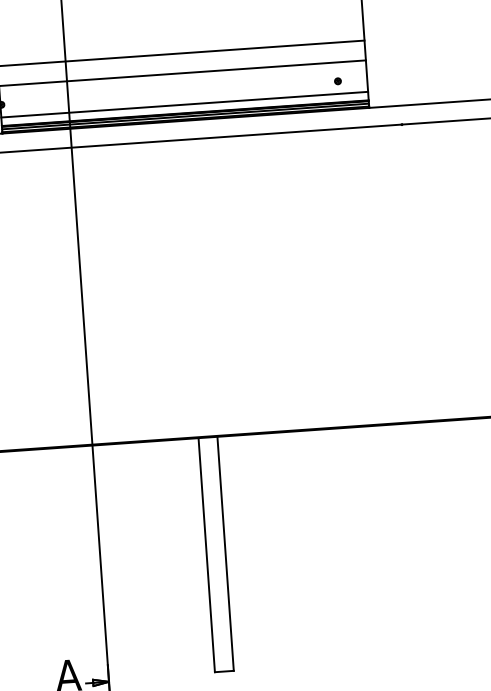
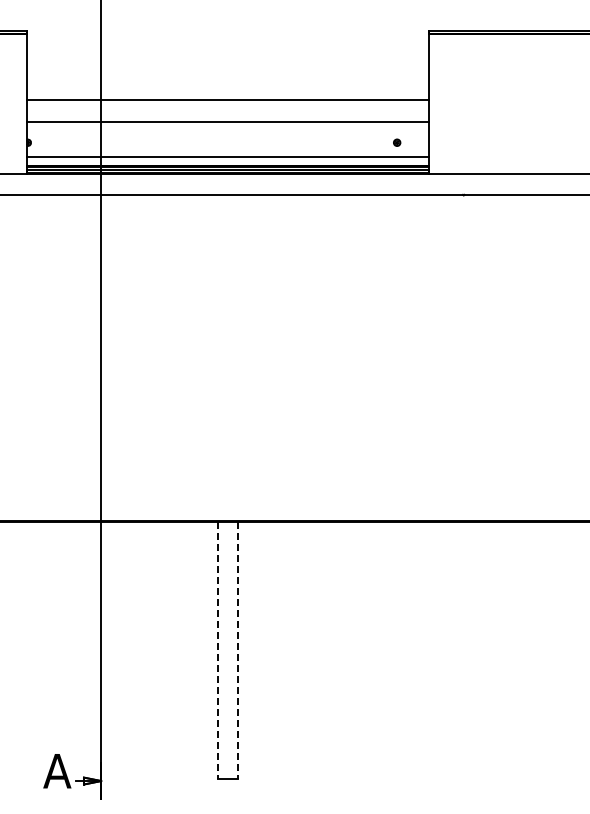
line: (225, 554) -> (238, 650), solid -> dashed
line: (206, 555) -> (217, 650), solid -> dashed

